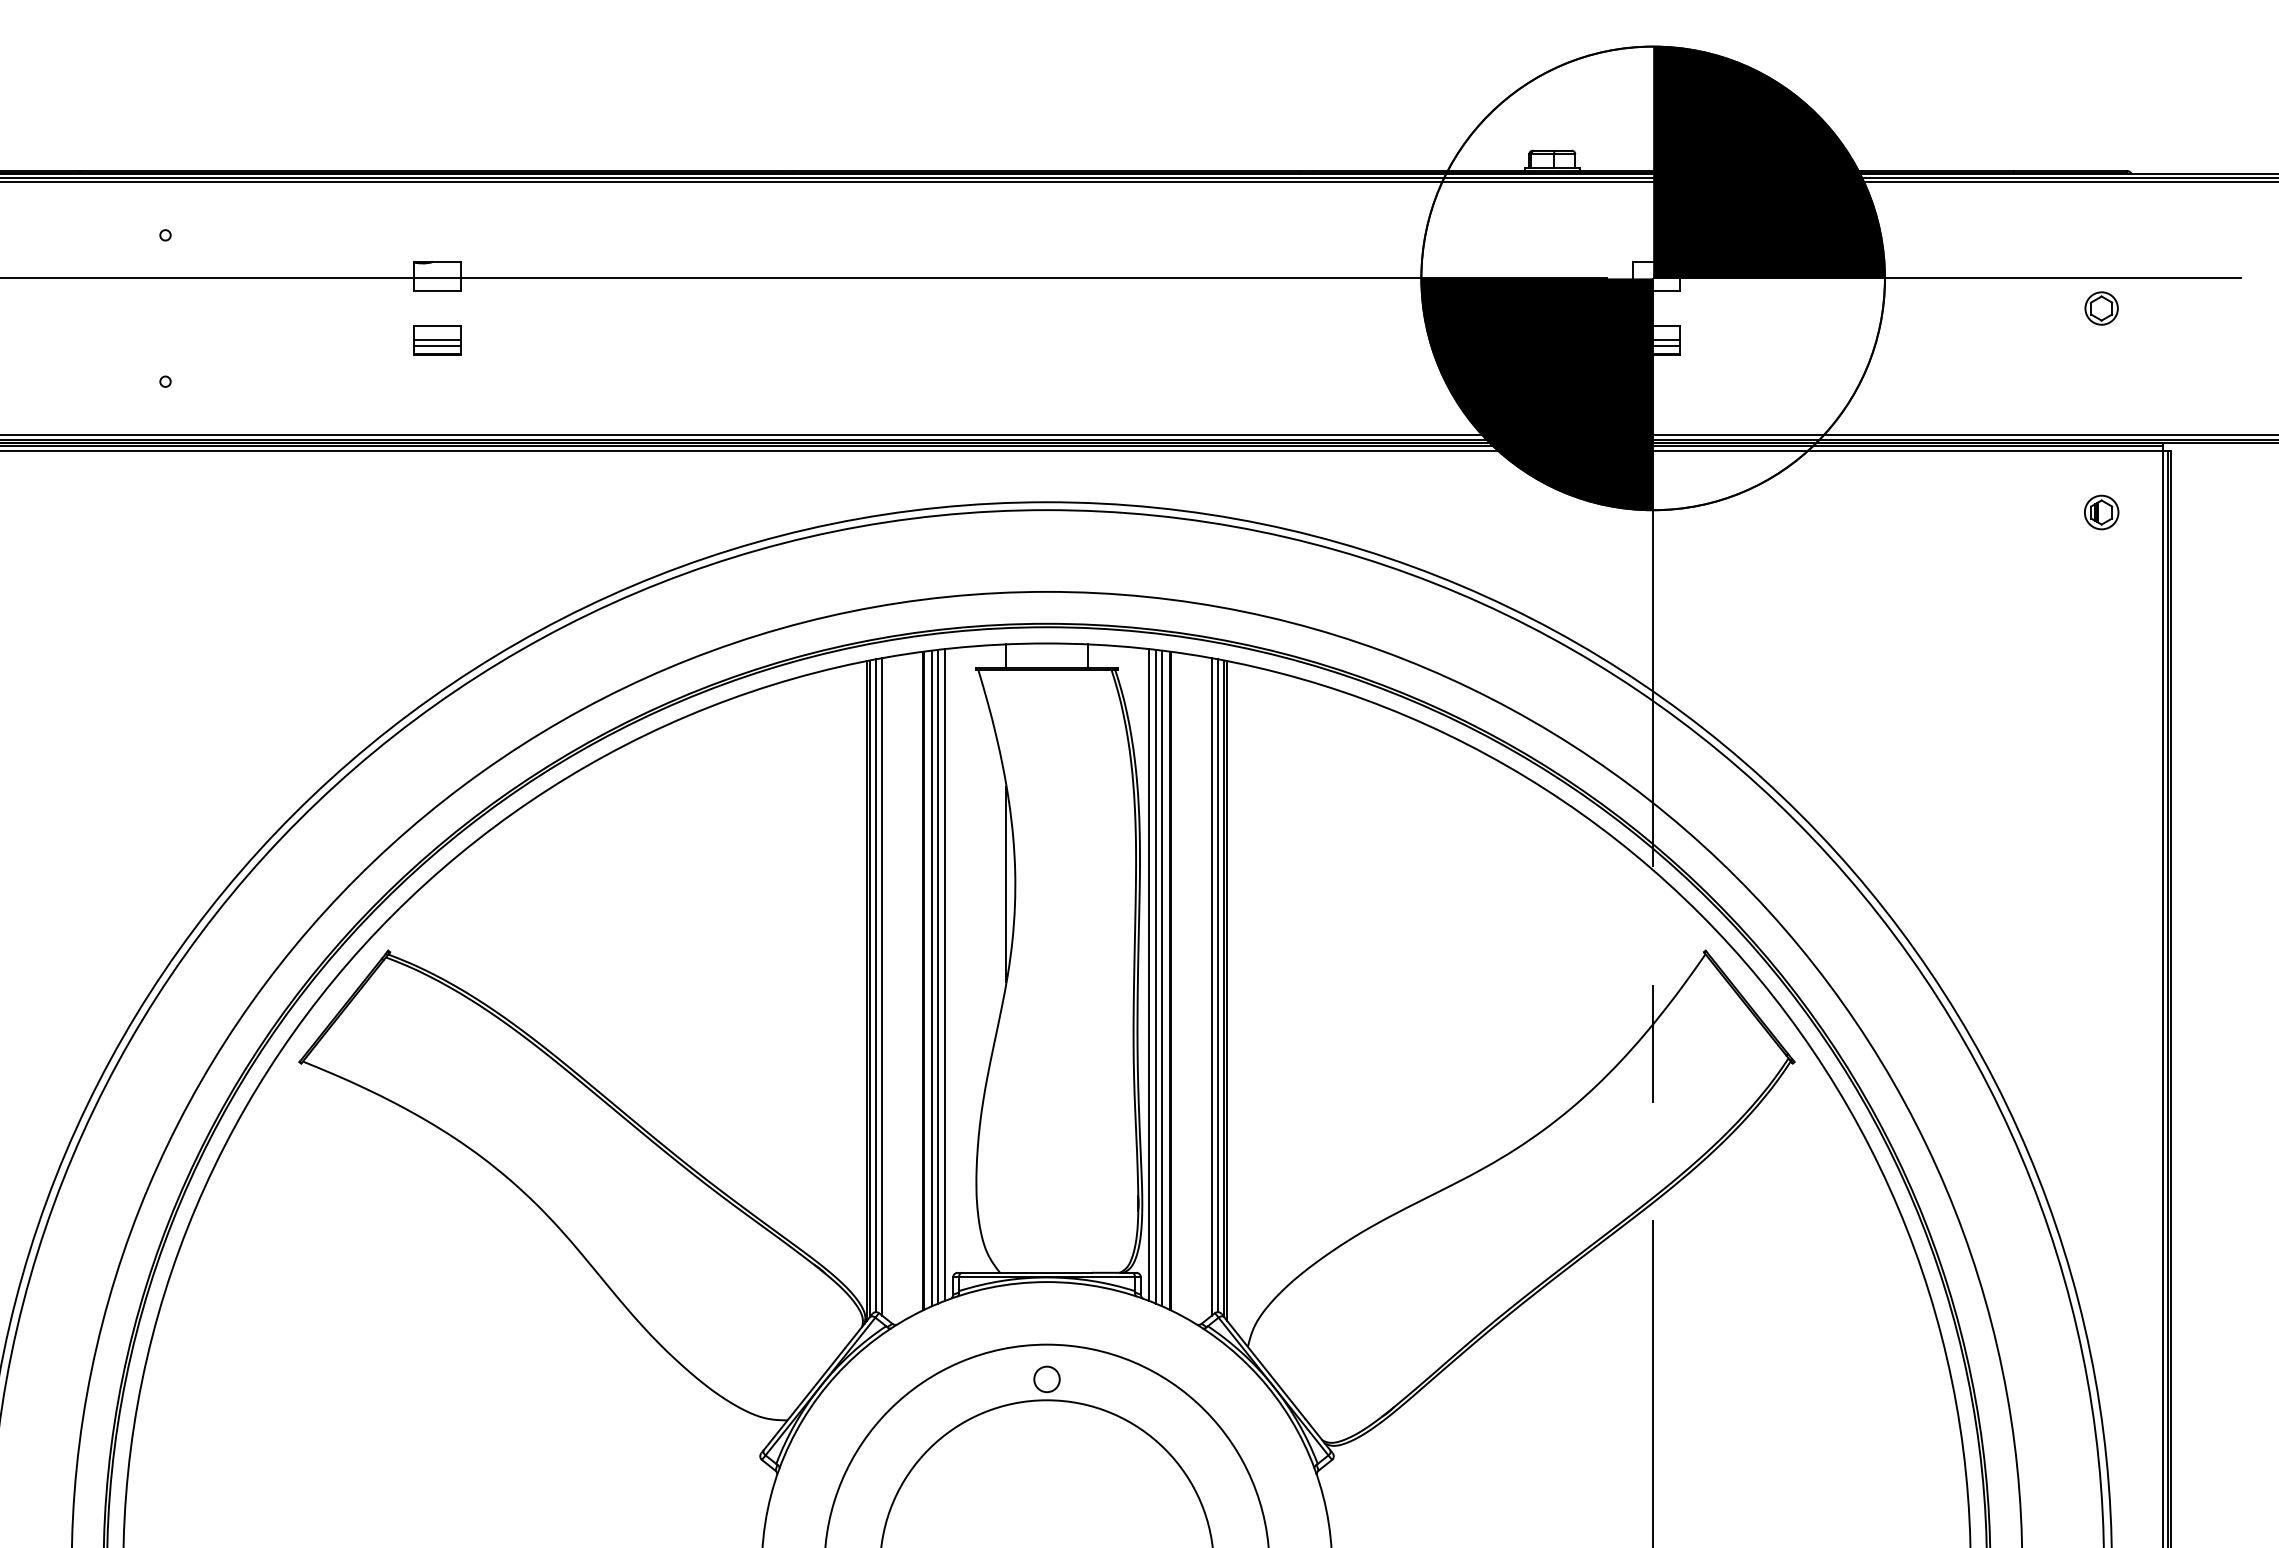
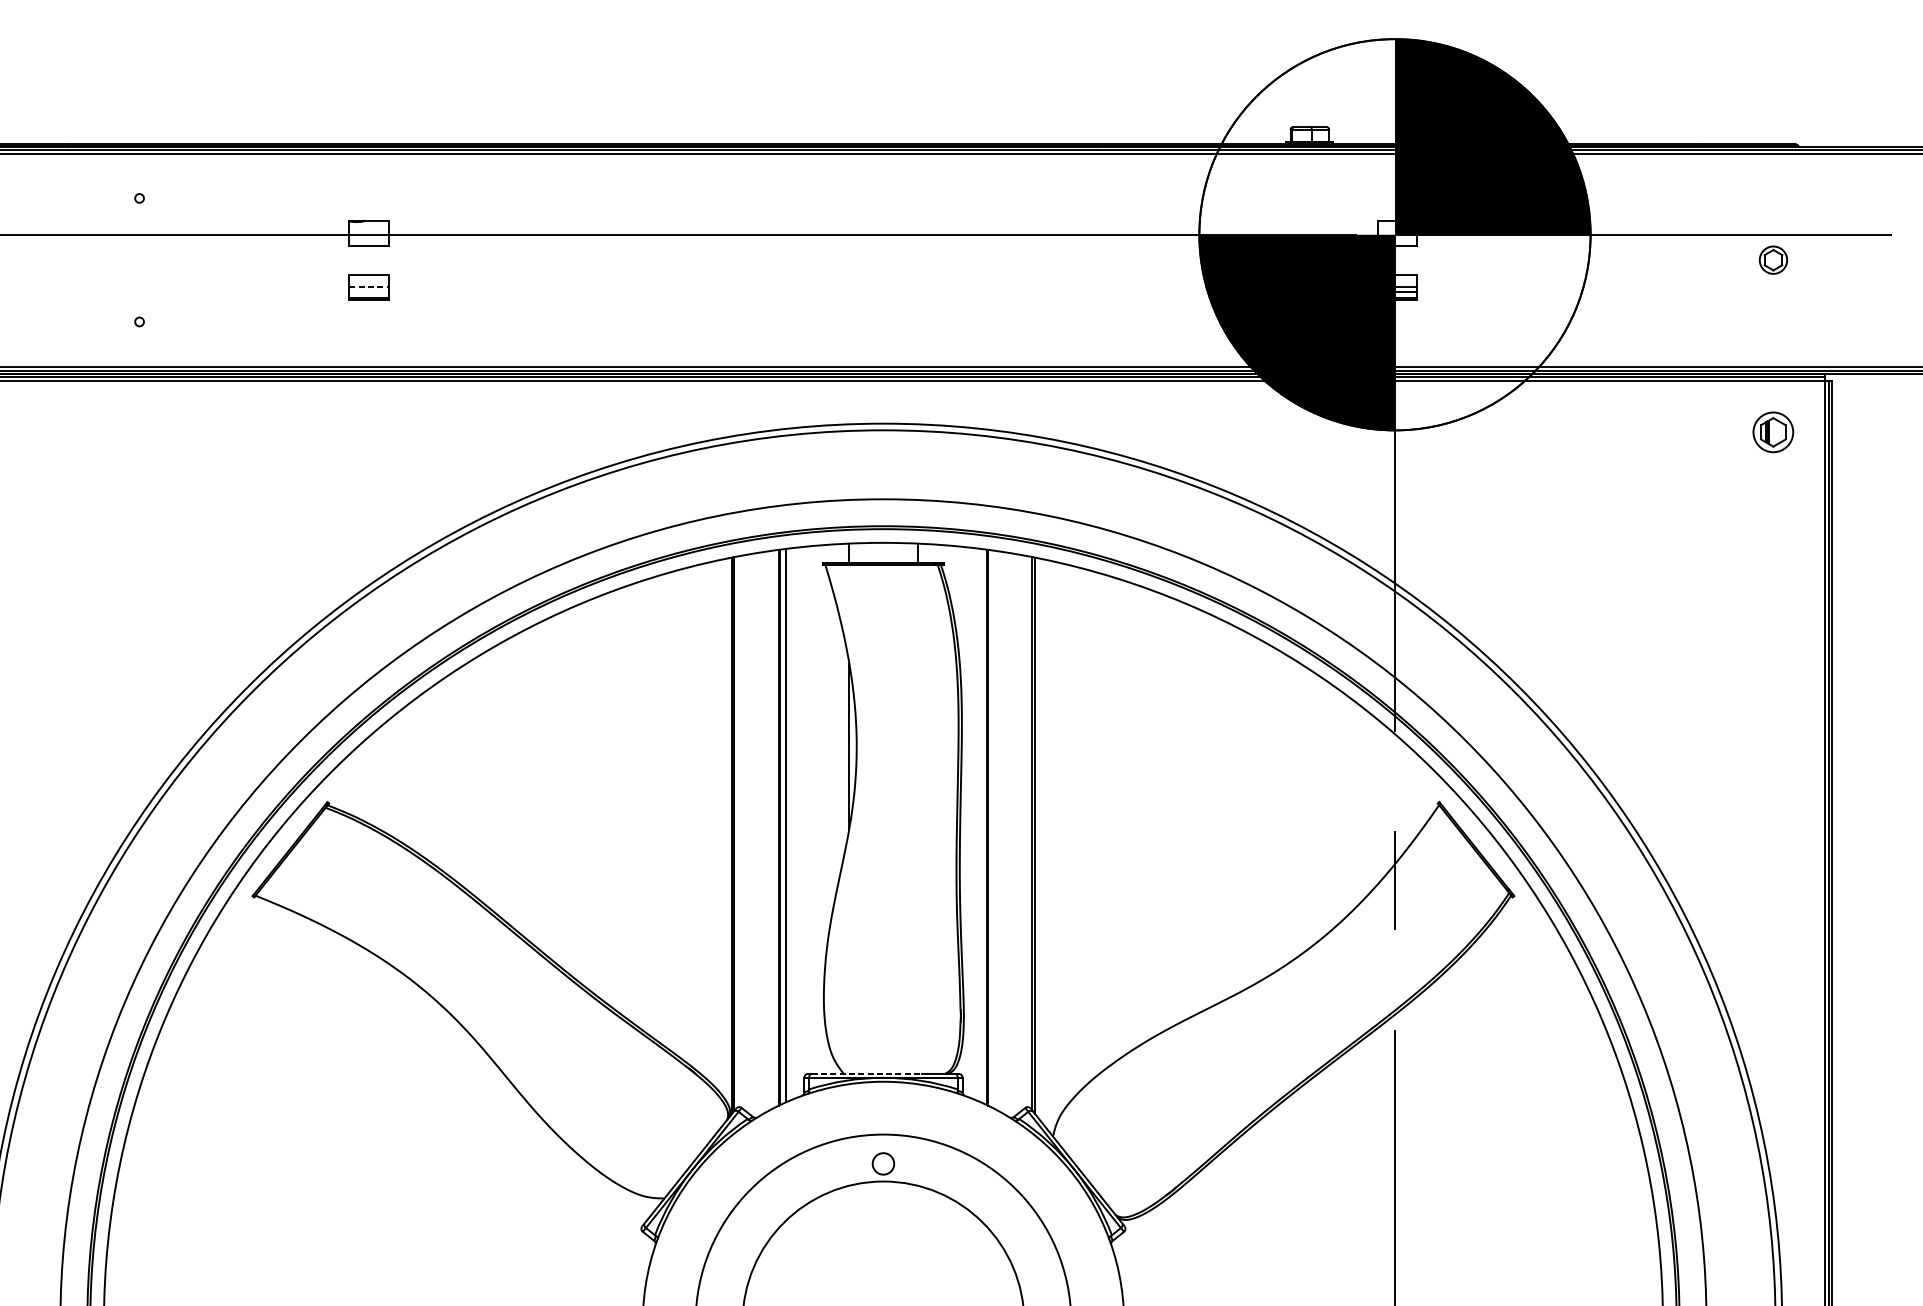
line: (437, 340) -> (369, 287), solid -> dashed
line: (437, 345) -> (369, 291), removed
part: (2101, 512) -> (1773, 432), size x1.4
line: (945, 974) -> (797, 822), removed
line: (1148, 974) -> (969, 822), removed
line: (938, 976) -> (791, 823), removed
line: (1155, 976) -> (975, 823), removed
line: (1162, 978) -> (980, 825), removed
line: (876, 985) -> (739, 831), removed
line: (1217, 985) -> (1027, 831), removed
line: (882, 986) -> (744, 832), removed
line: (1212, 986) -> (1023, 832), removed
line: (1026, 1272) -> (866, 1073), solid -> dashed

